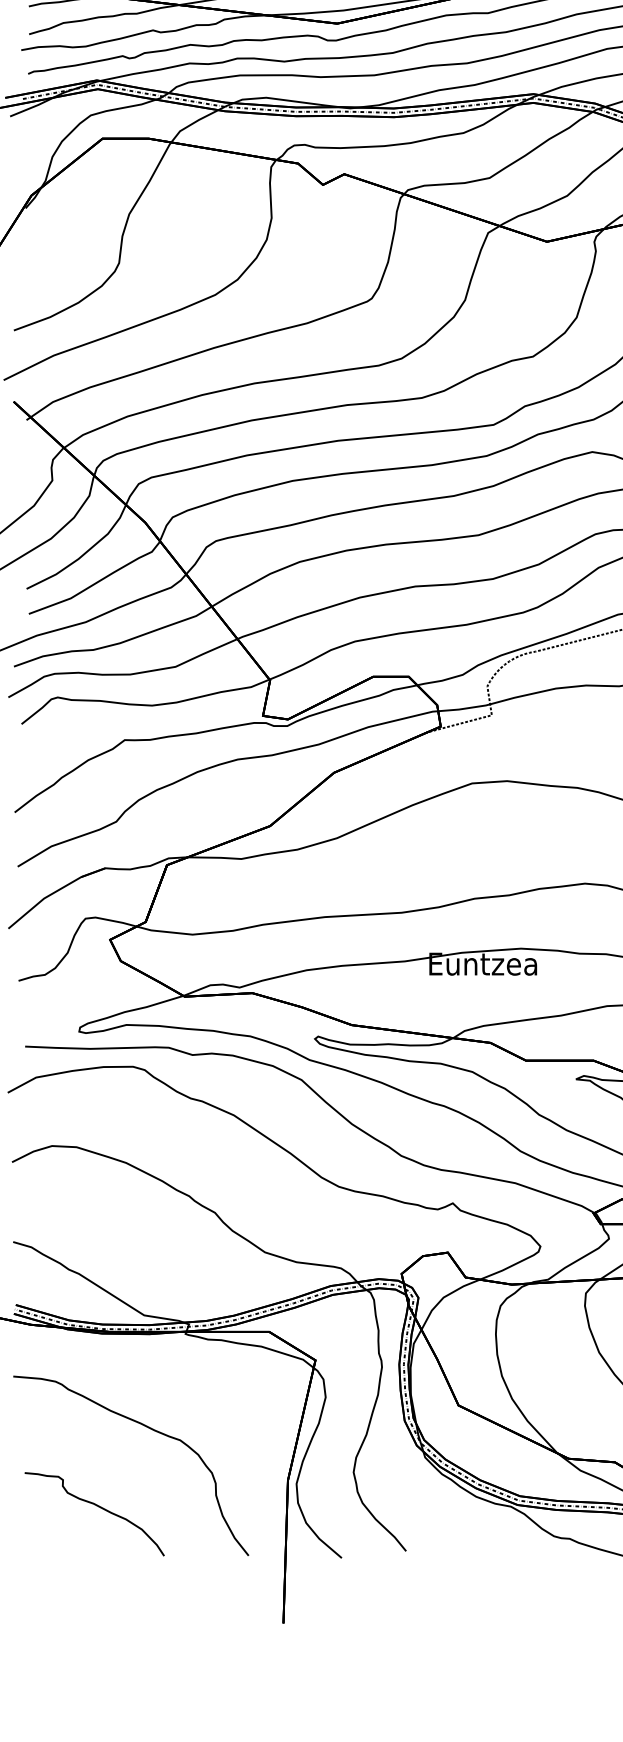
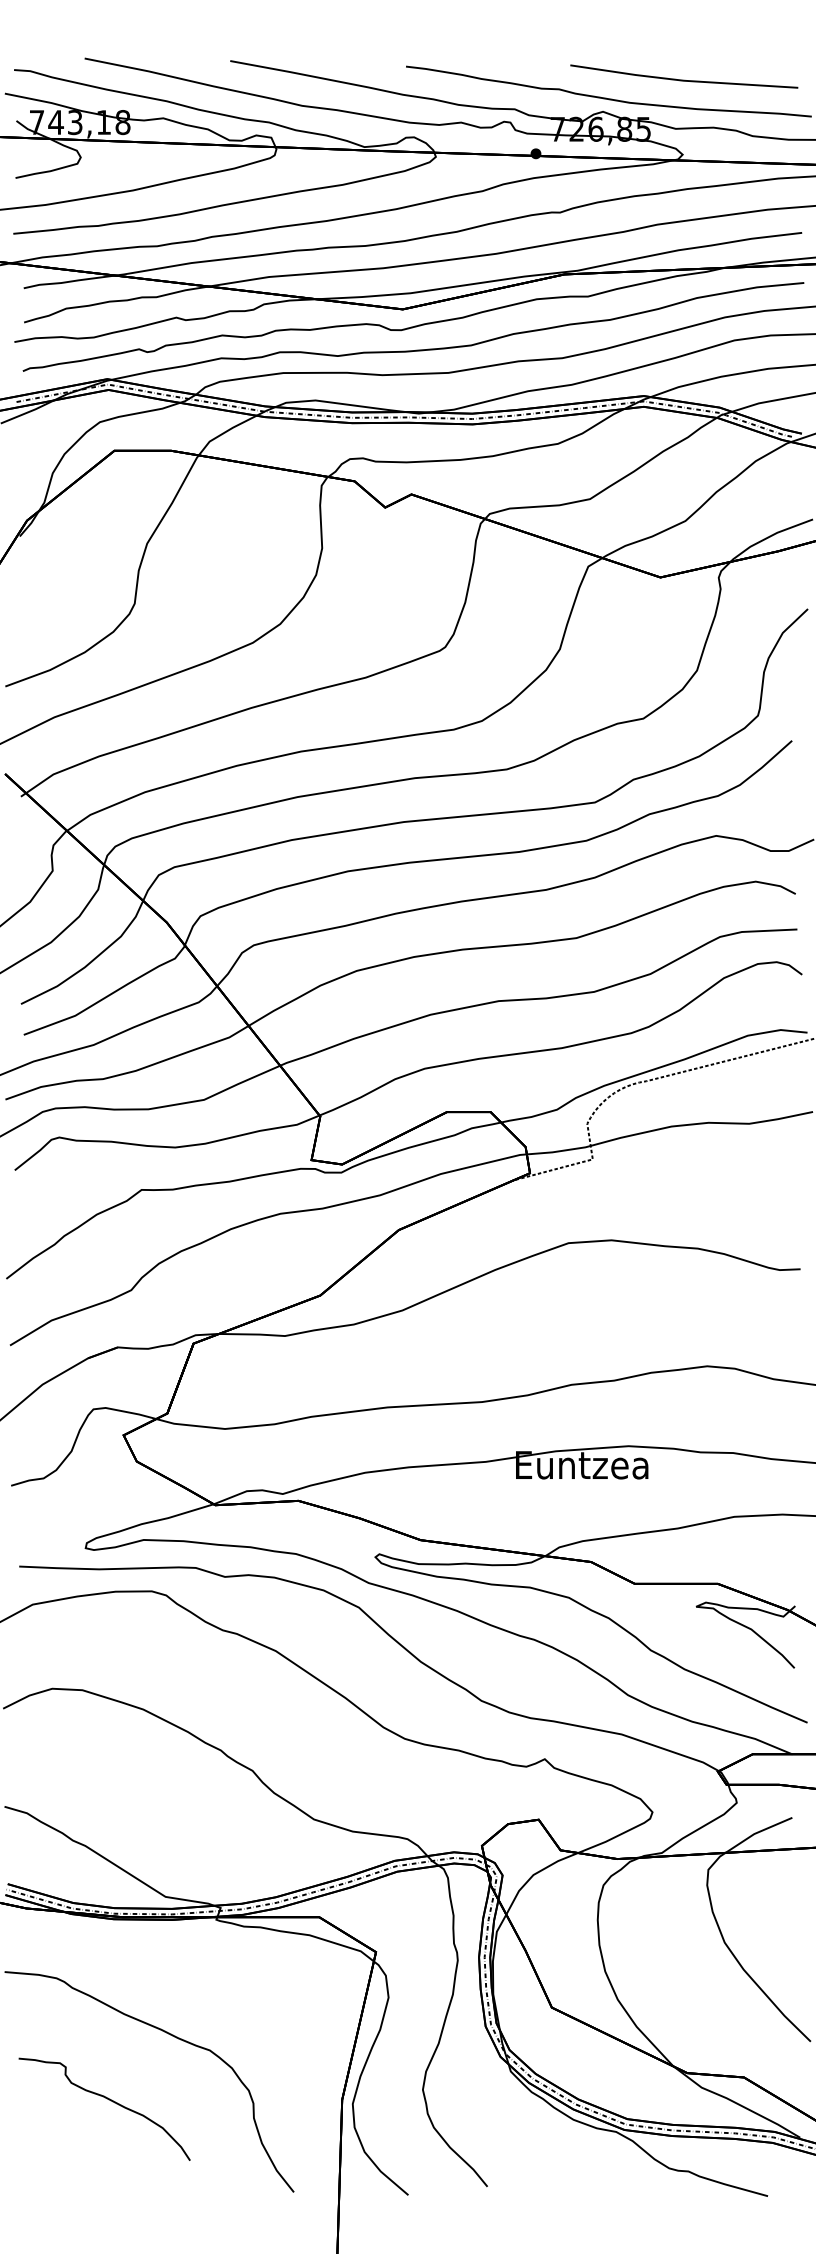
curve: (99, 1507) -> (110, 2101), moved

